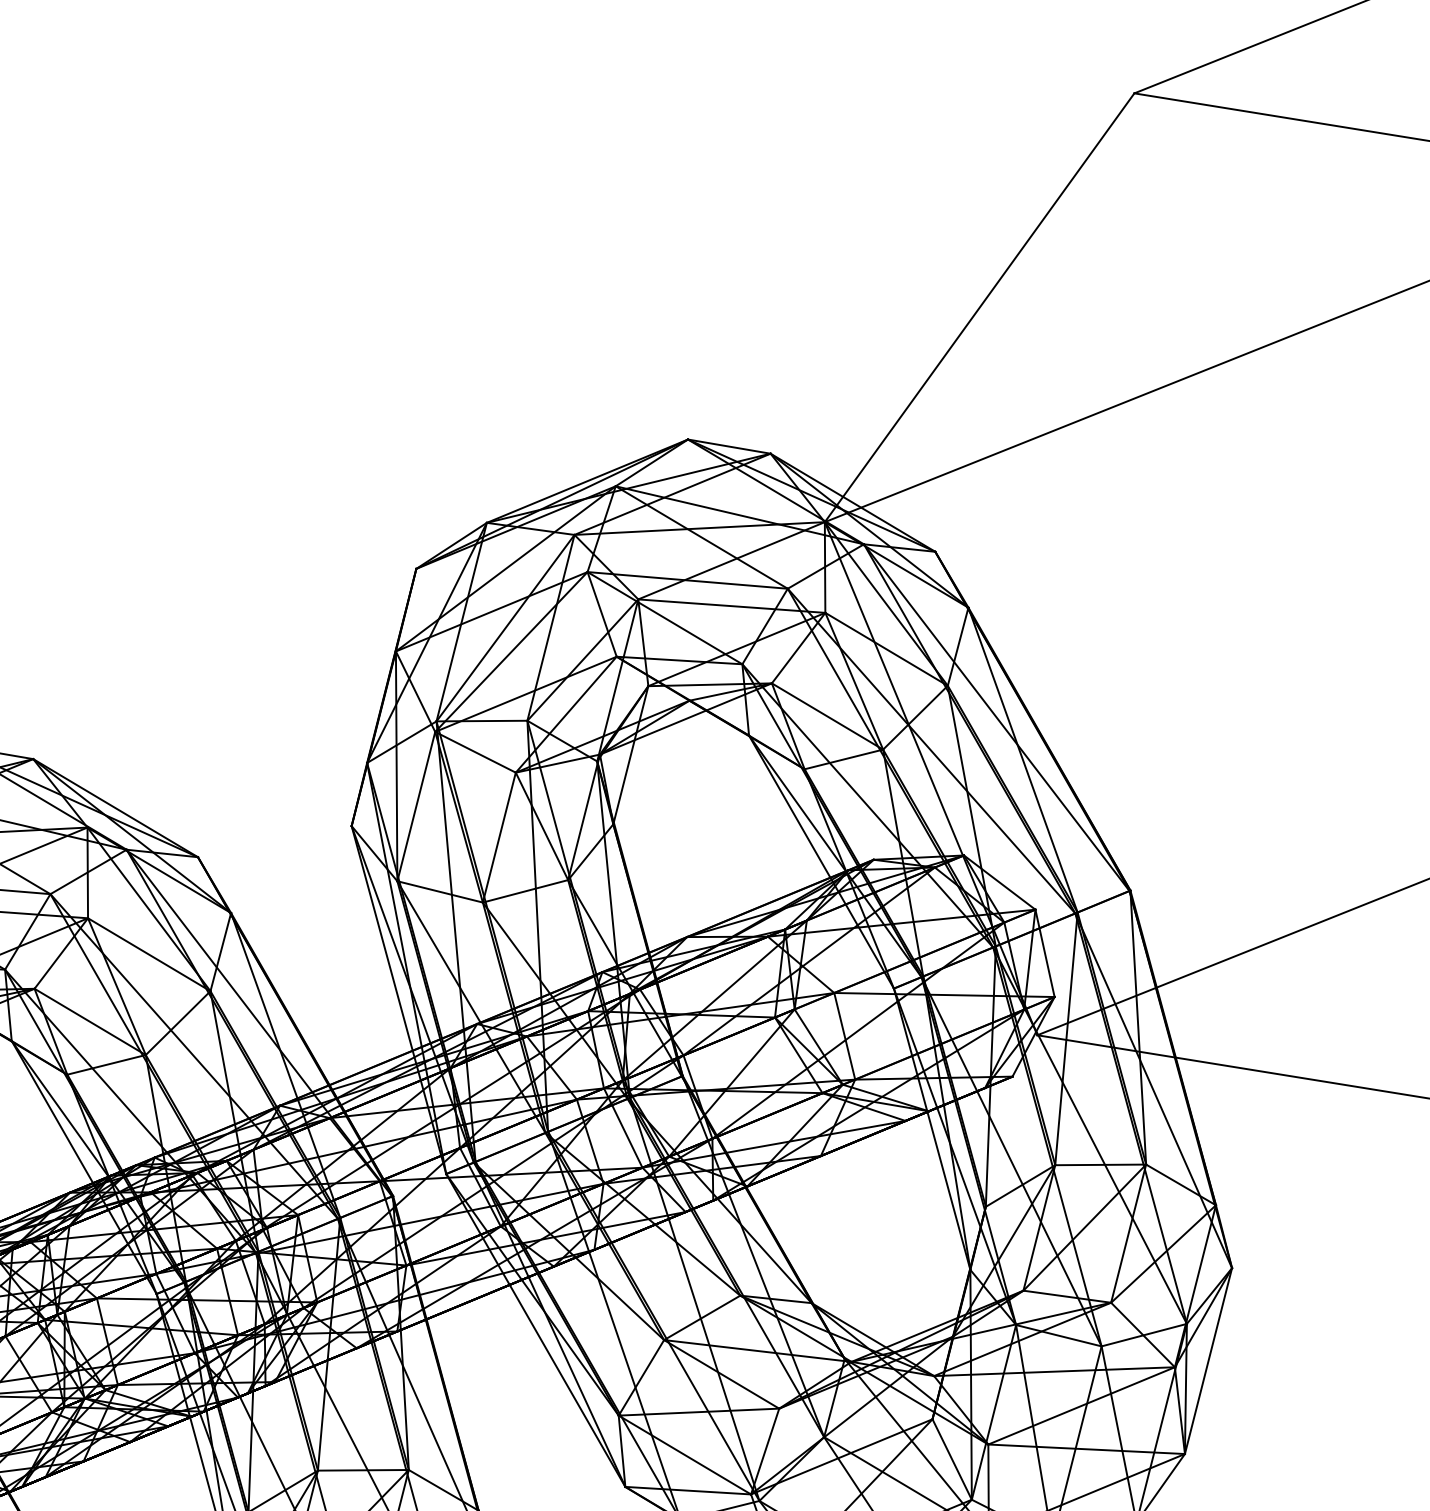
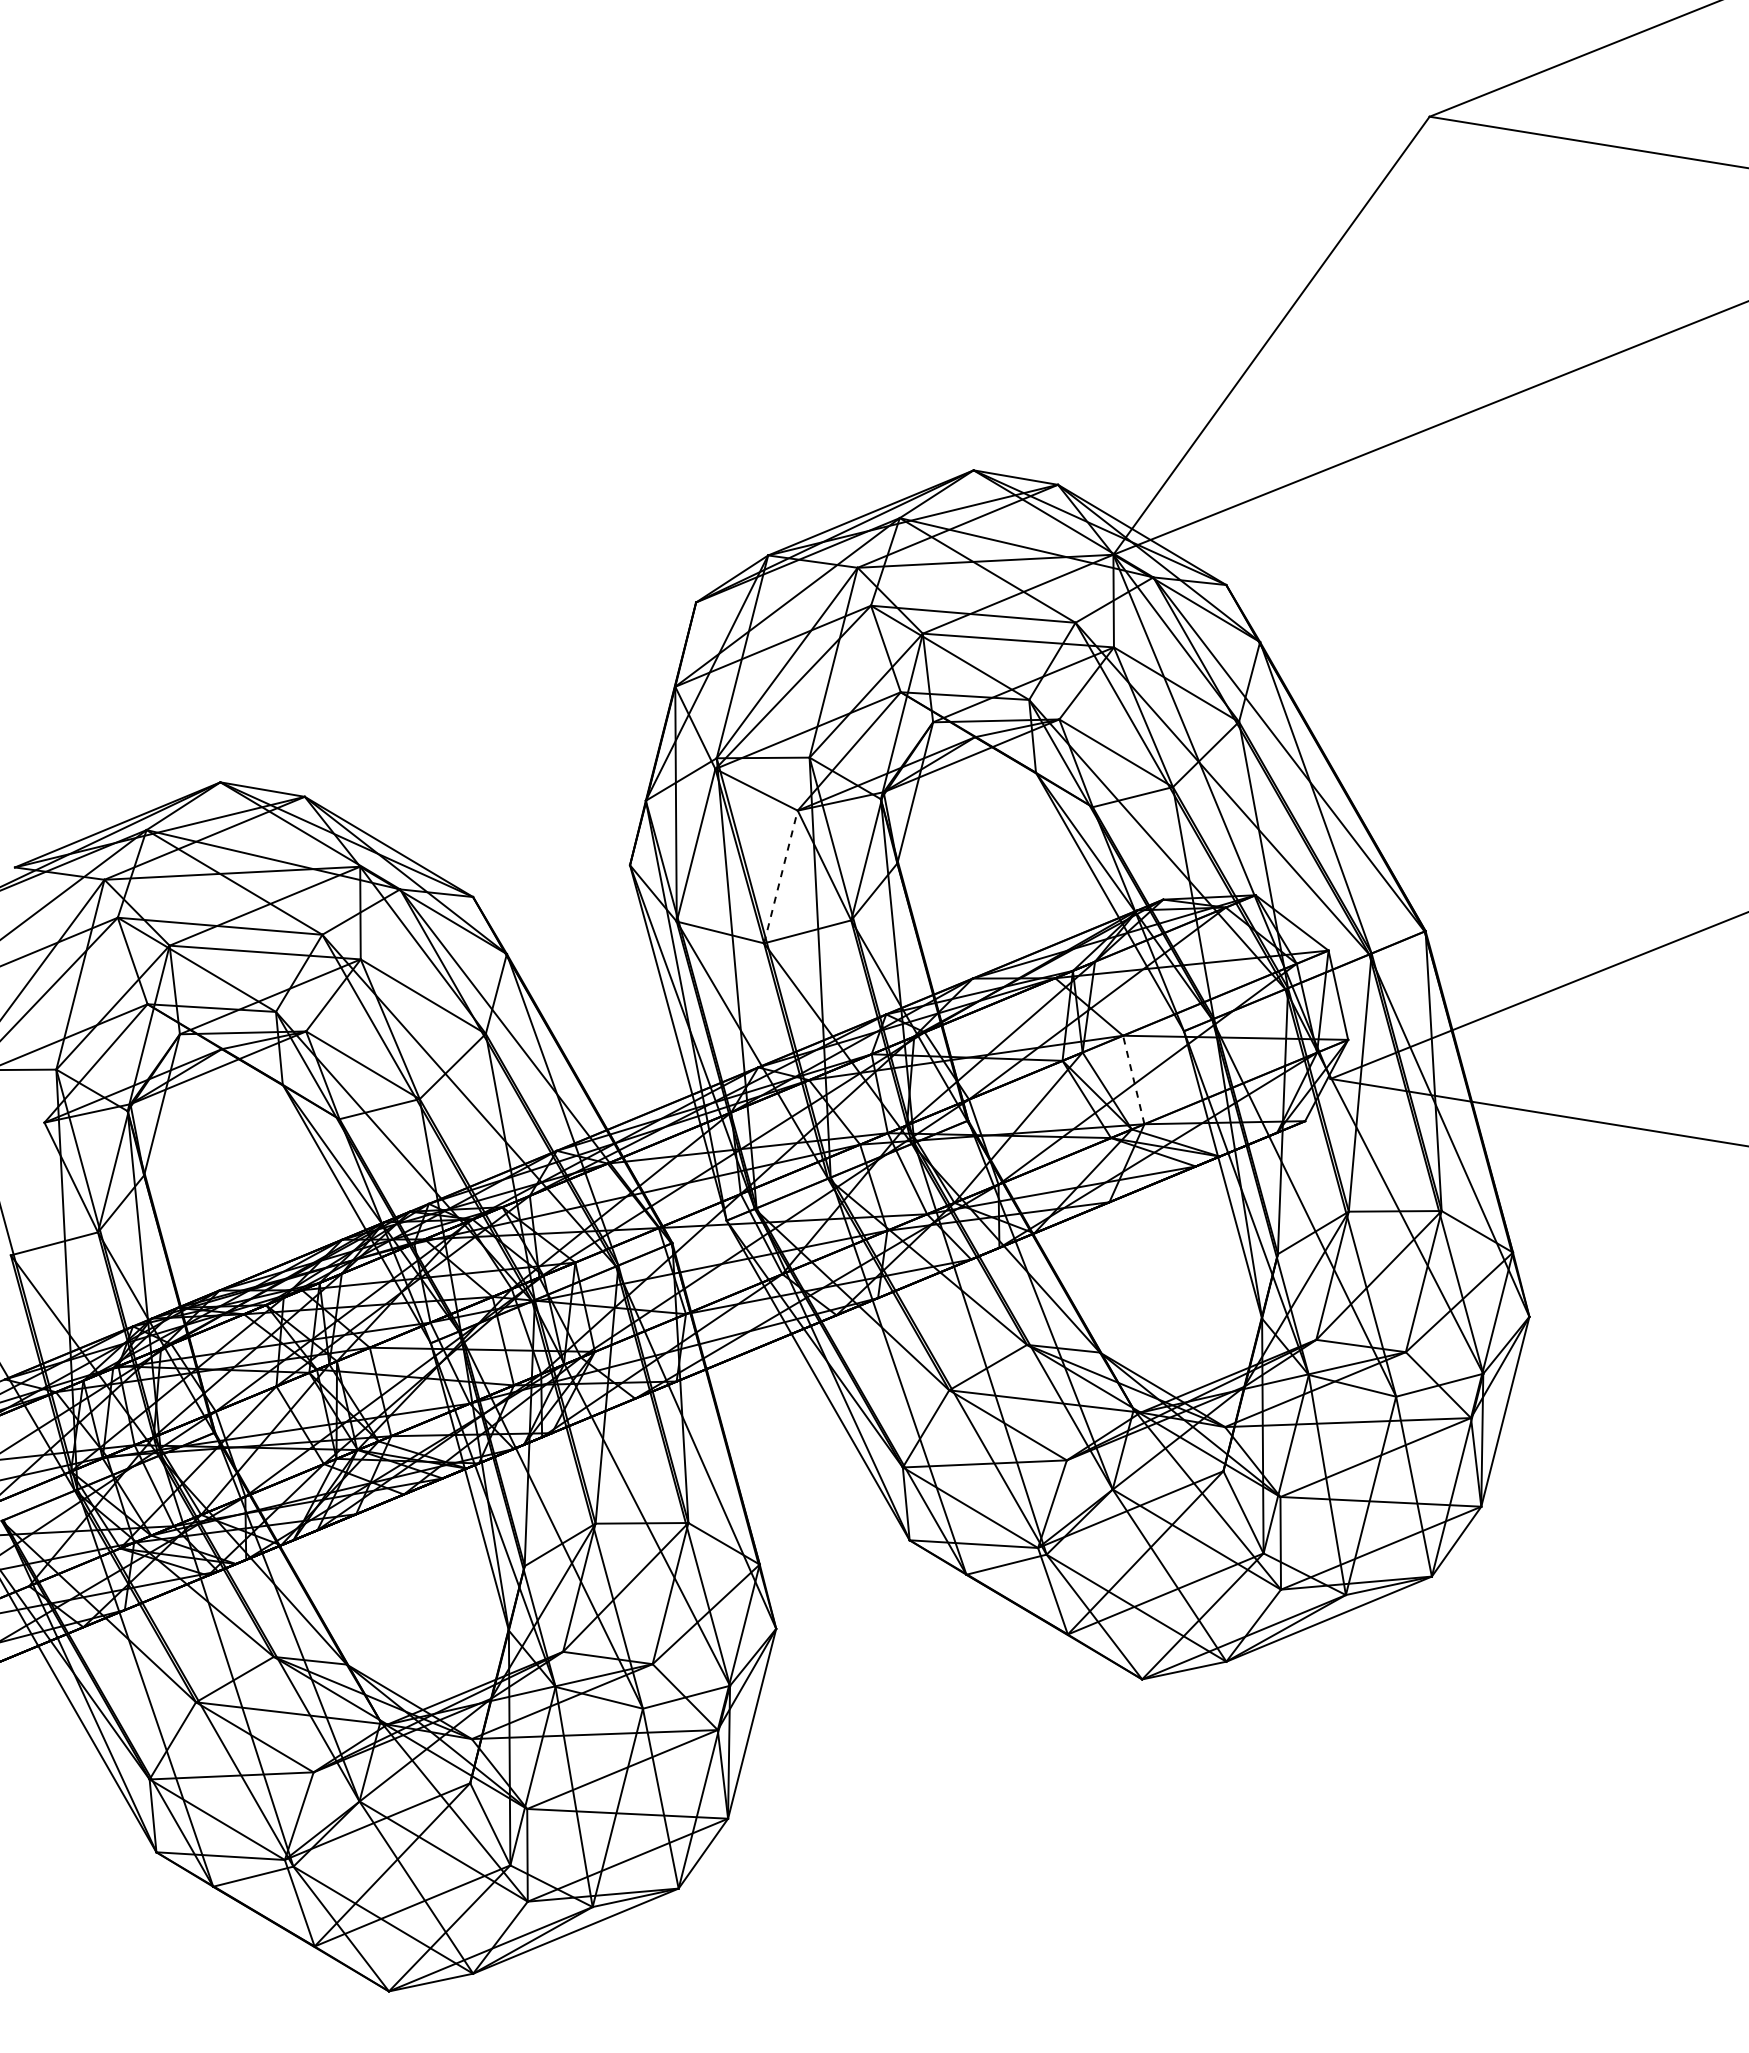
line: (499, 837) -> (781, 876), solid -> dashed
line: (844, 1035) -> (1133, 1079), solid -> dashed

